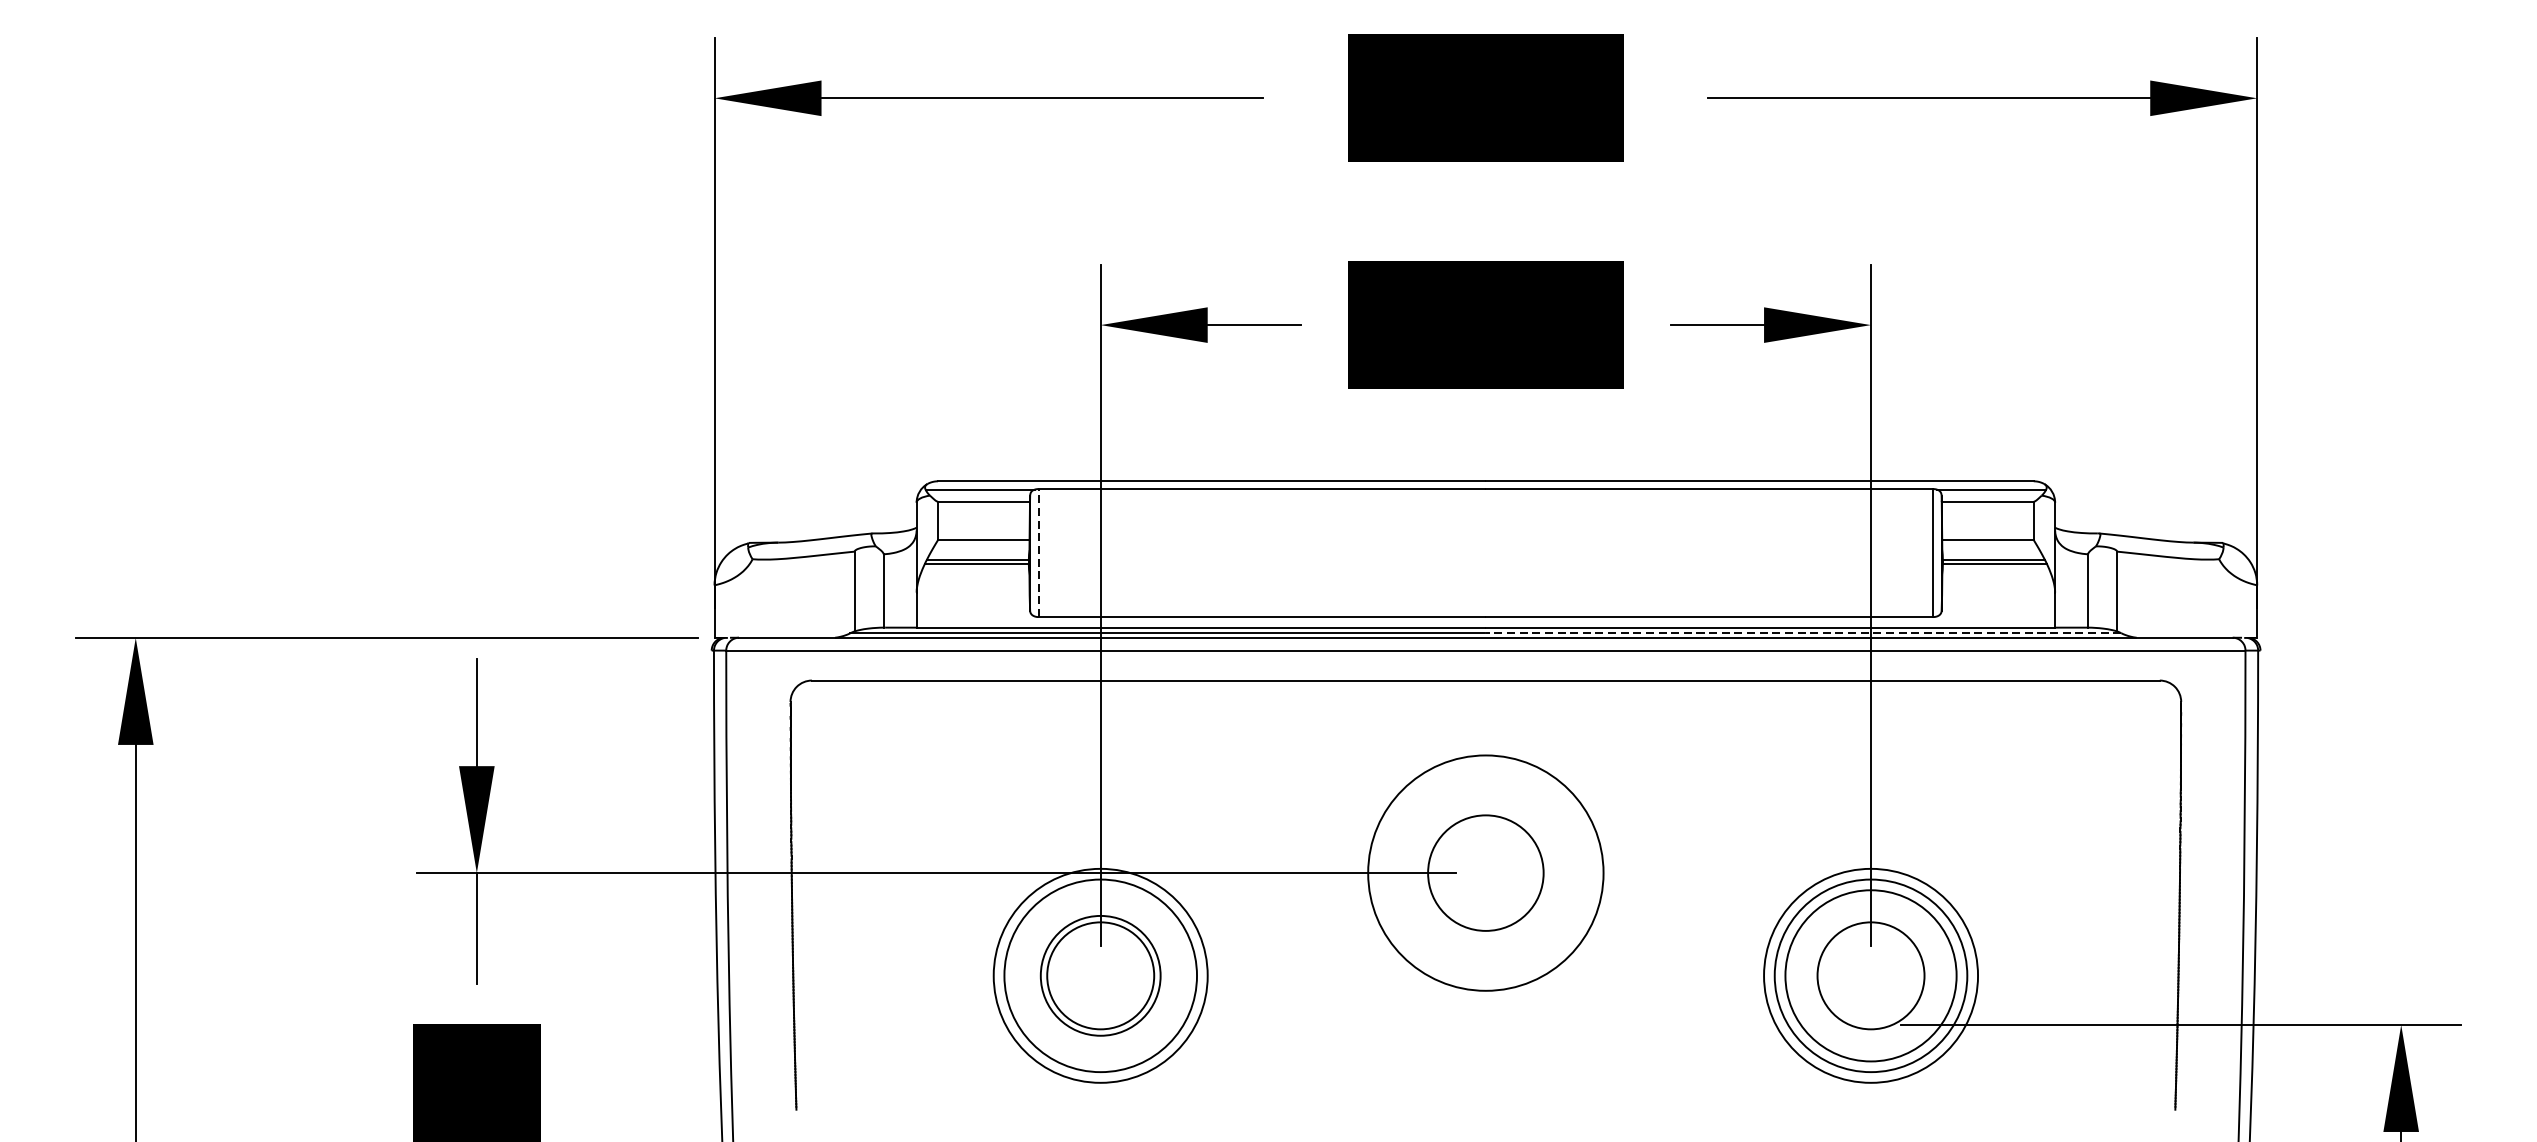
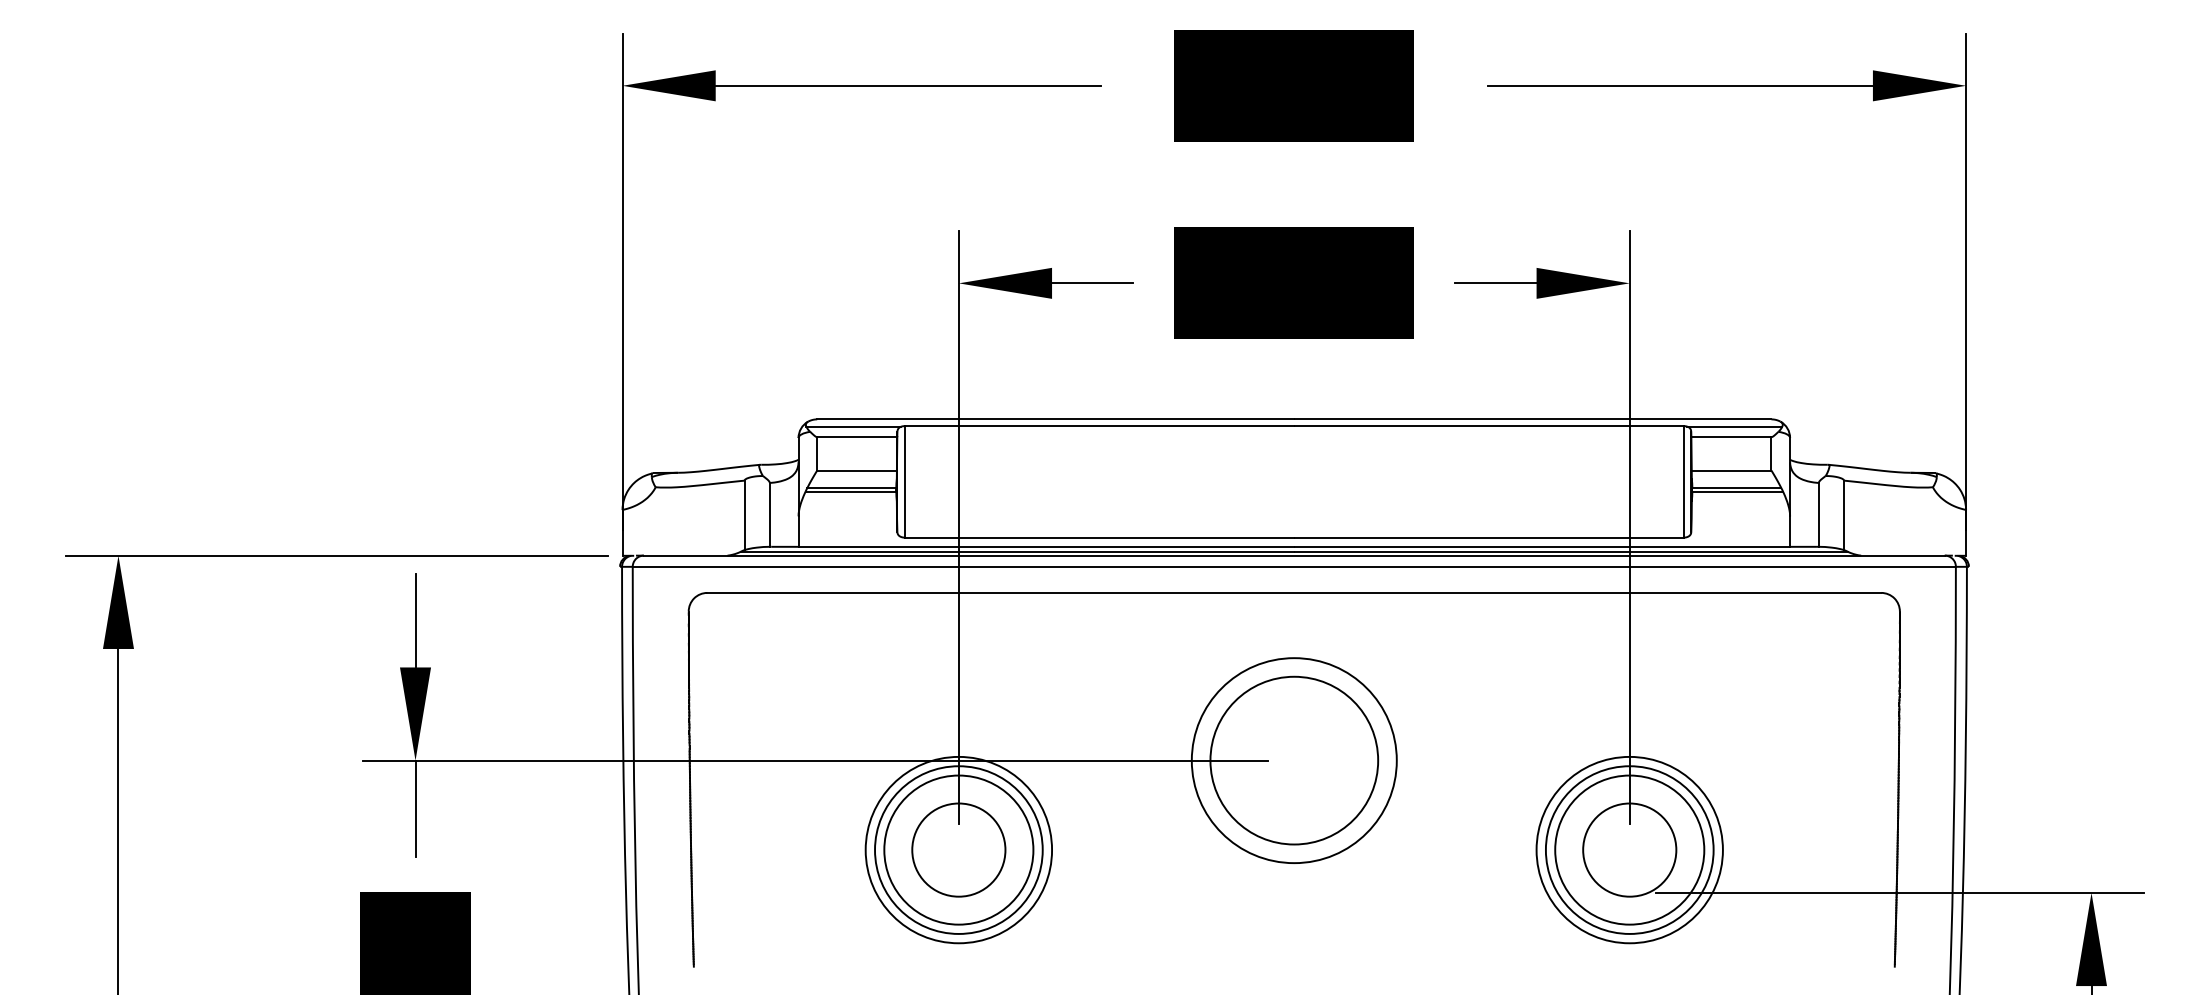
line: (1038, 552) -> (904, 481), dashed -> solid
line: (1804, 633) -> (1571, 551), dashed -> solid
circle: (1486, 872) -> (1294, 760), size x1.67
circle: (1100, 975) -> (958, 849), size x1.43

